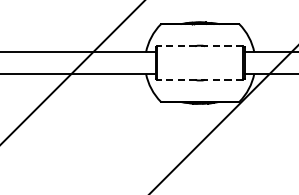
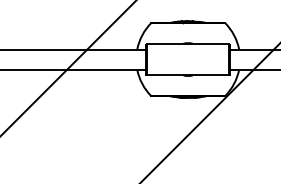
line: (200, 45) -> (188, 43), dashed -> solid
line: (200, 79) -> (188, 75), dashed -> solid

